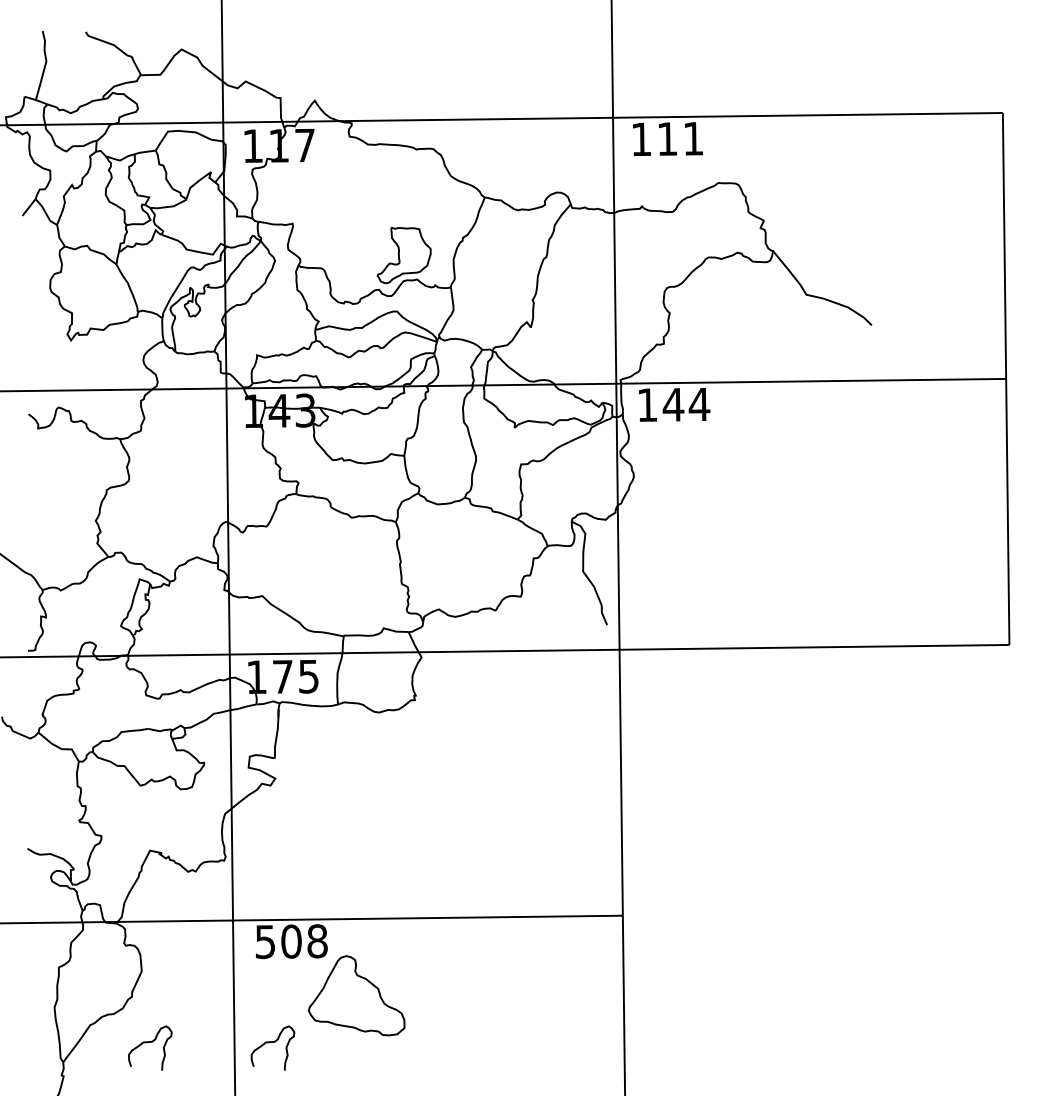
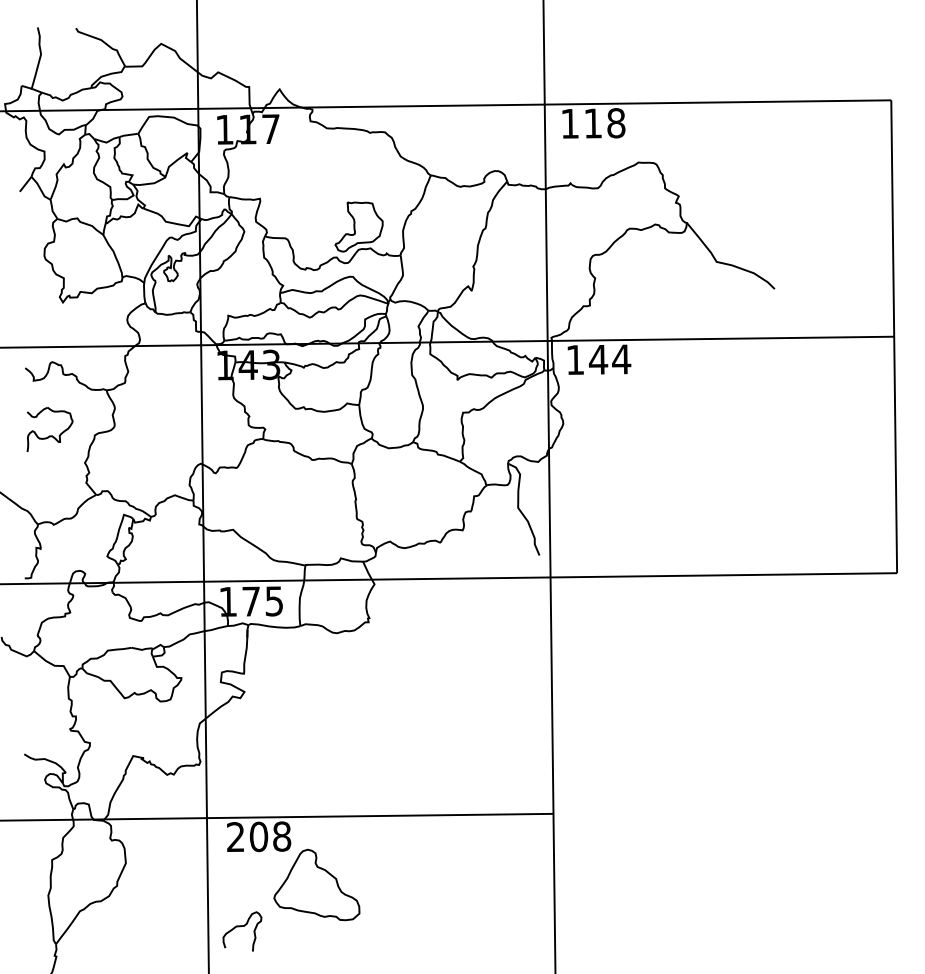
text: (693, 139) -> (616, 123), 111 -> 118
part: (55, 483) -> (49, 429), added
text: (265, 942) -> (235, 837), 508 -> 208
curve: (148, 1043) -> (131, 927), removed

